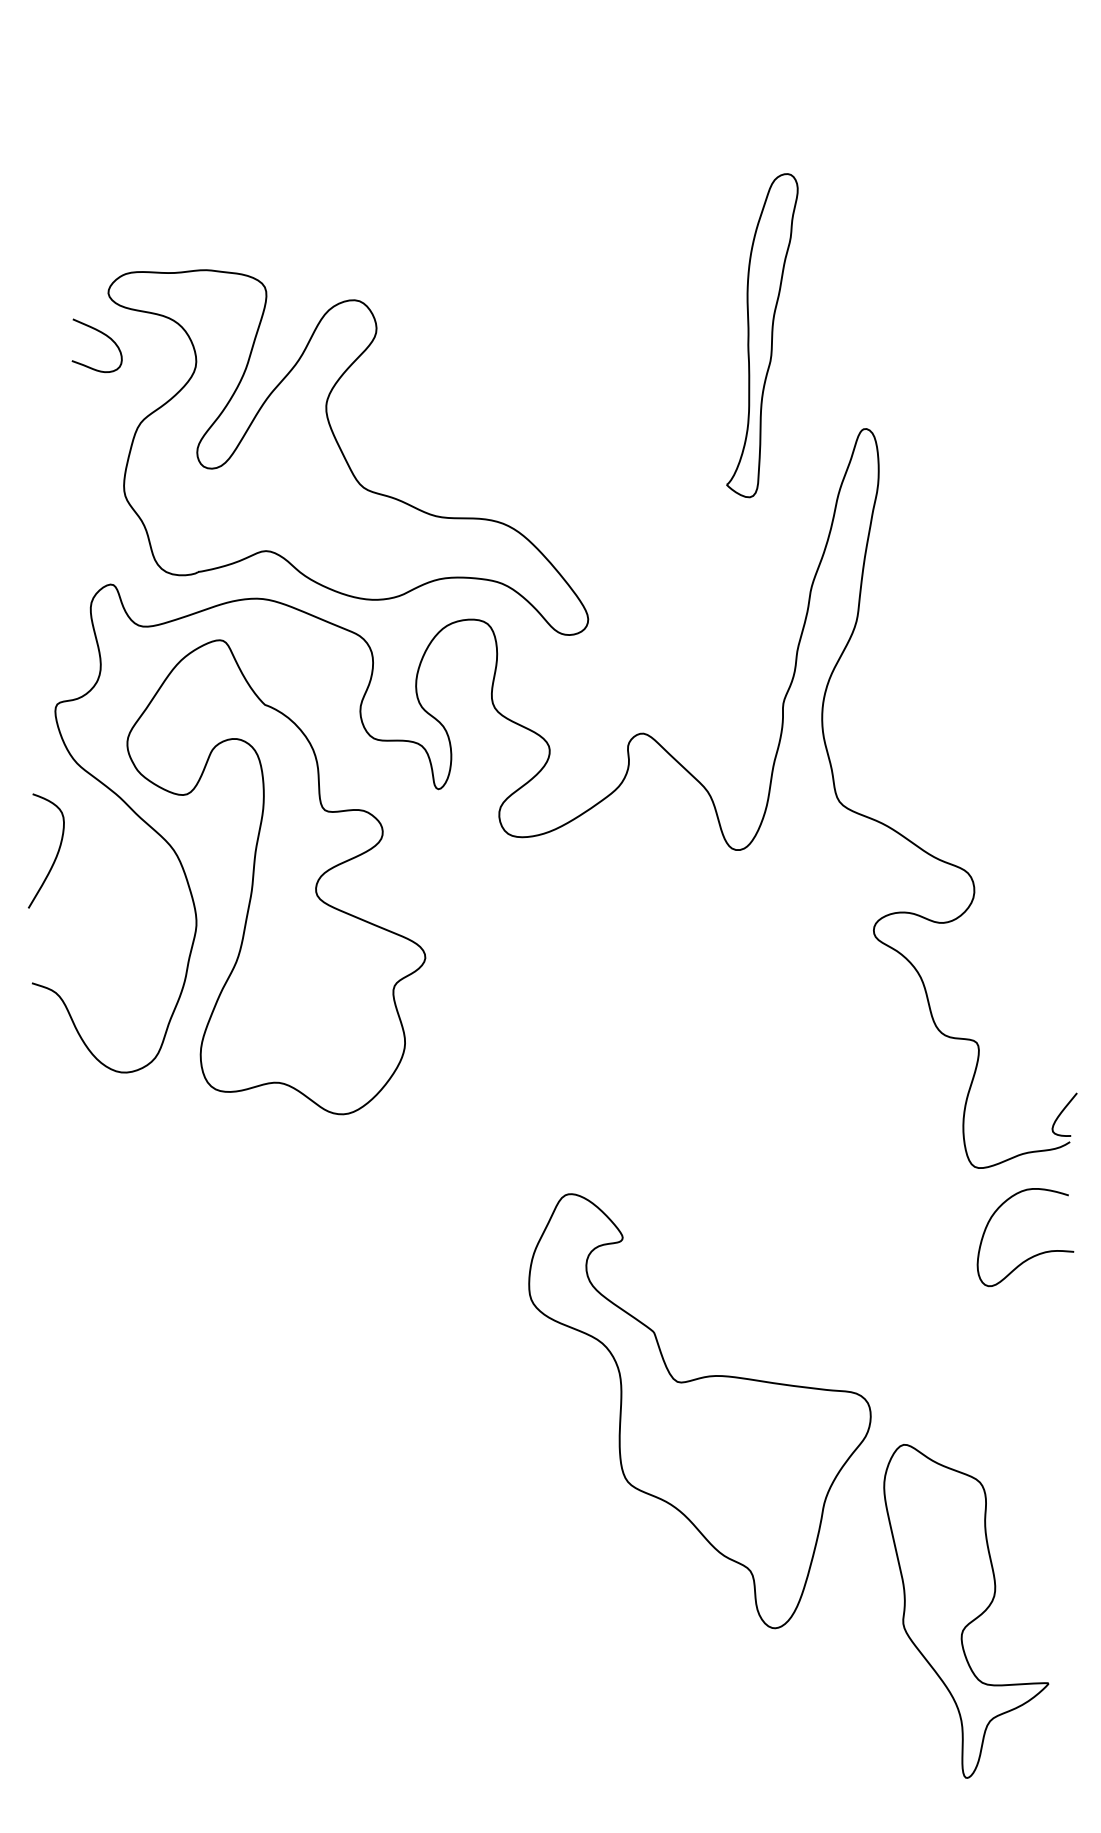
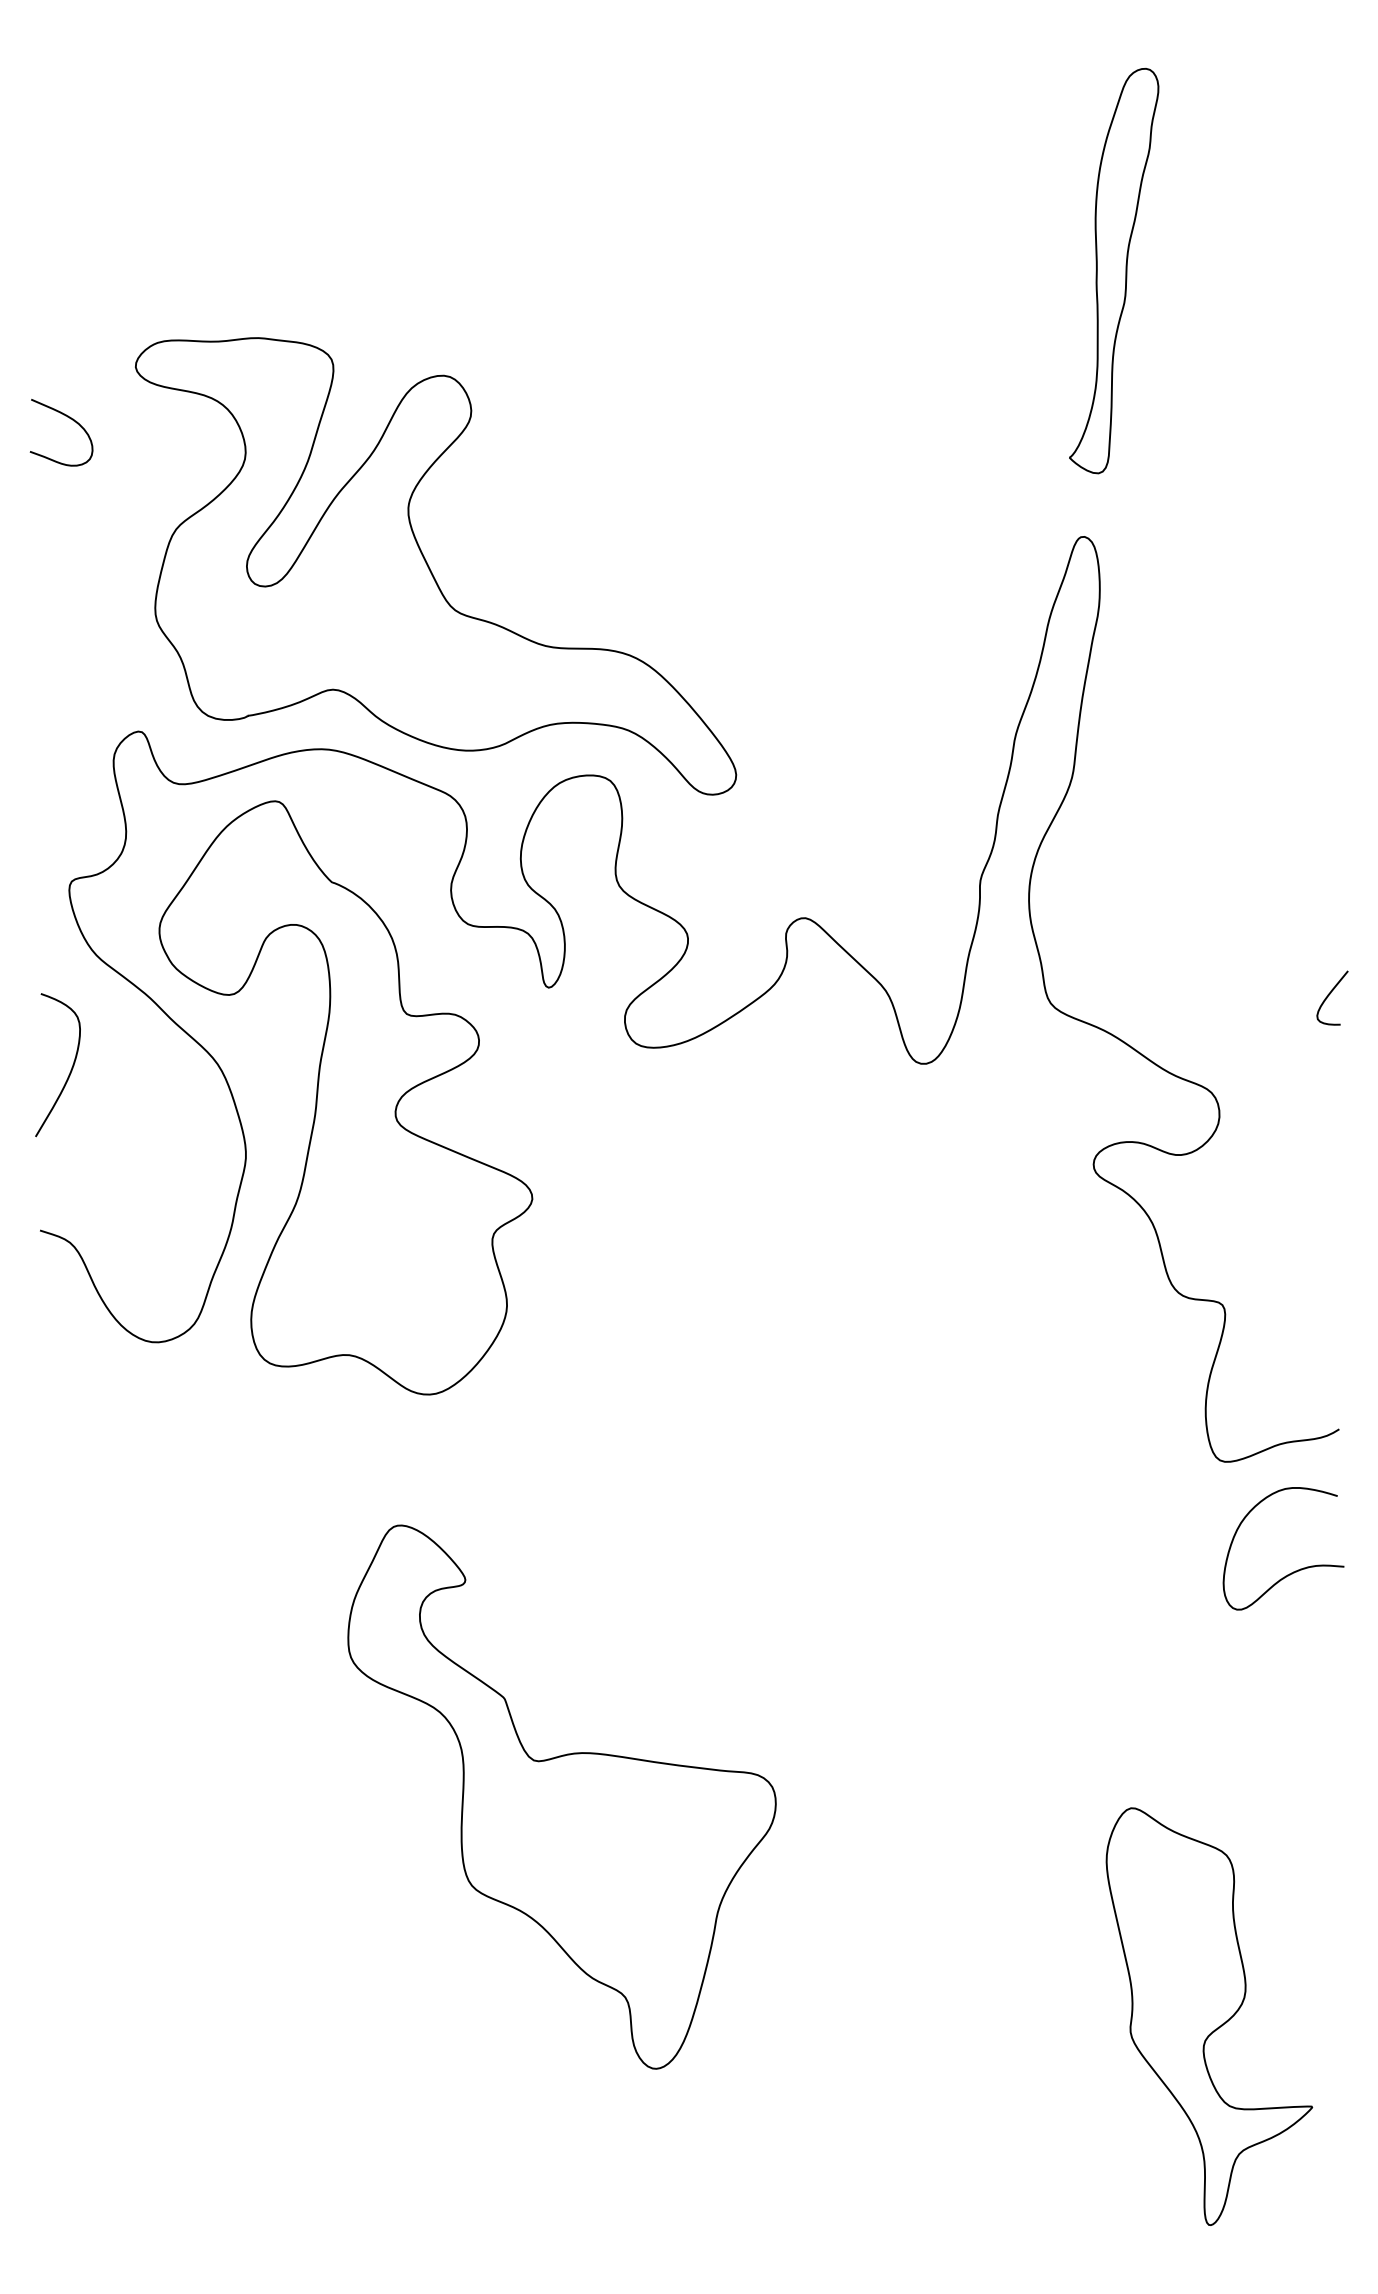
curve: (104, 335) -> (70, 419), moved
part: (762, 336) -> (1114, 271), moved
curve: (1063, 1111) -> (1330, 994), moved
part: (699, 1410) -> (561, 1796), moved

